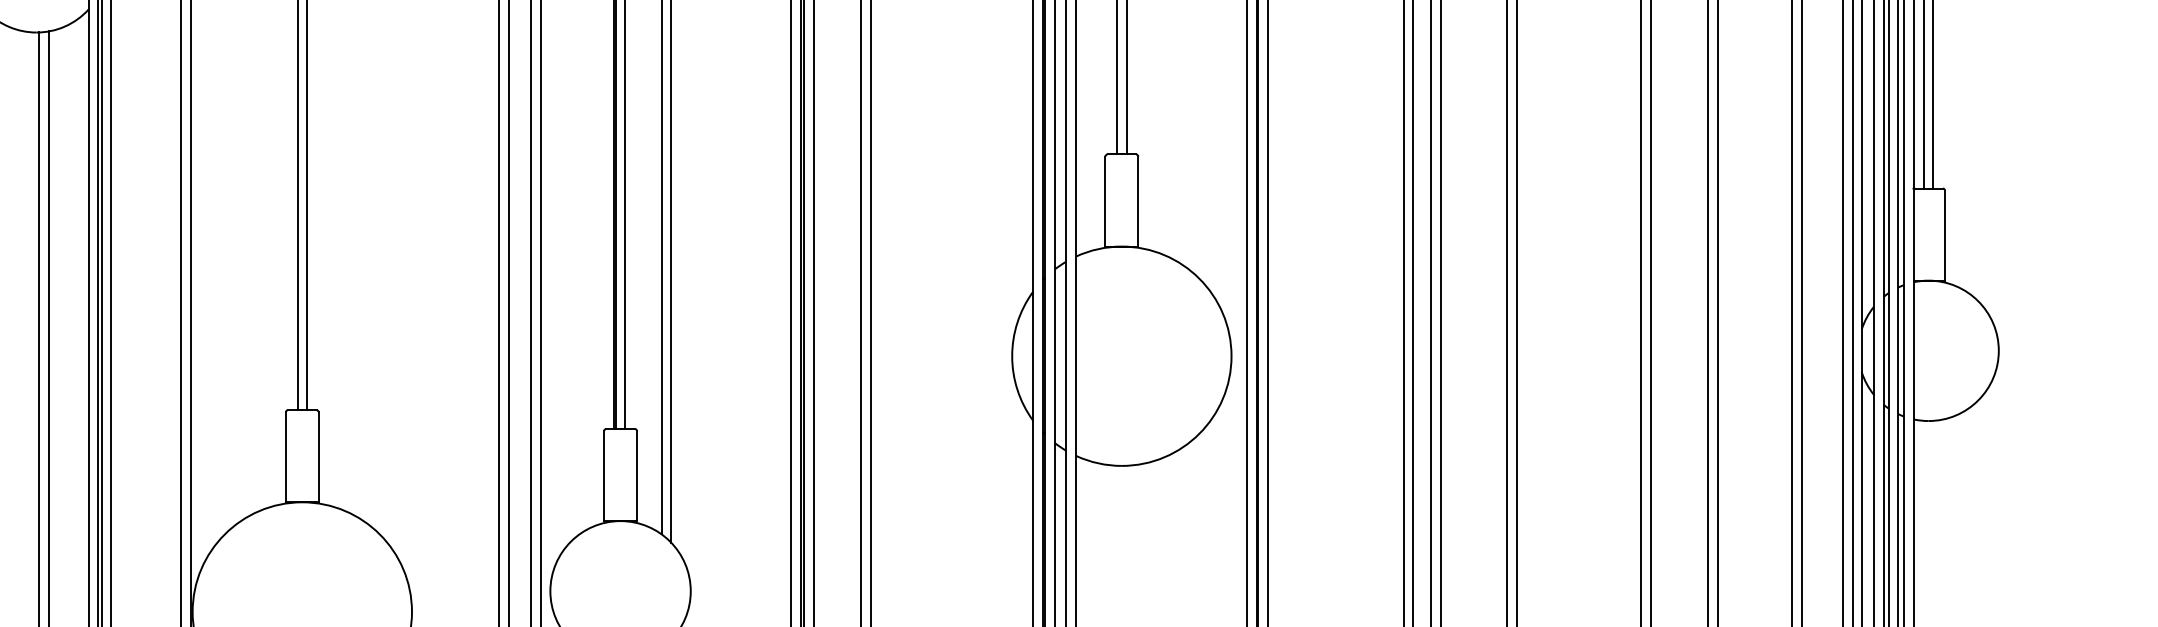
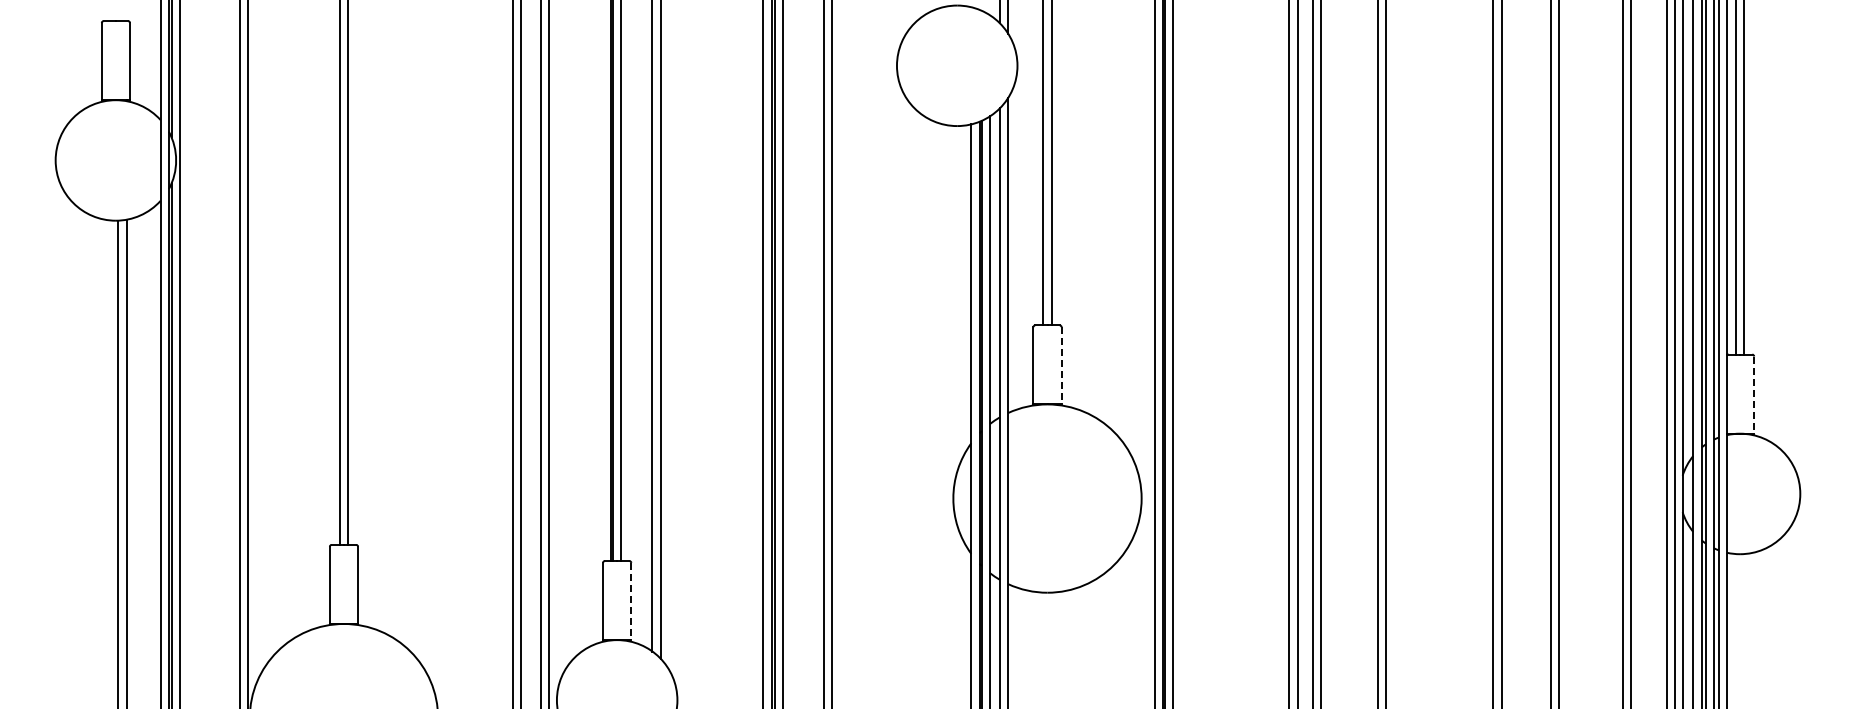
line: (1138, 201) -> (1061, 365), solid -> dashed
line: (1945, 236) -> (1754, 395), solid -> dashed
line: (637, 476) -> (631, 601), solid -> dashed

